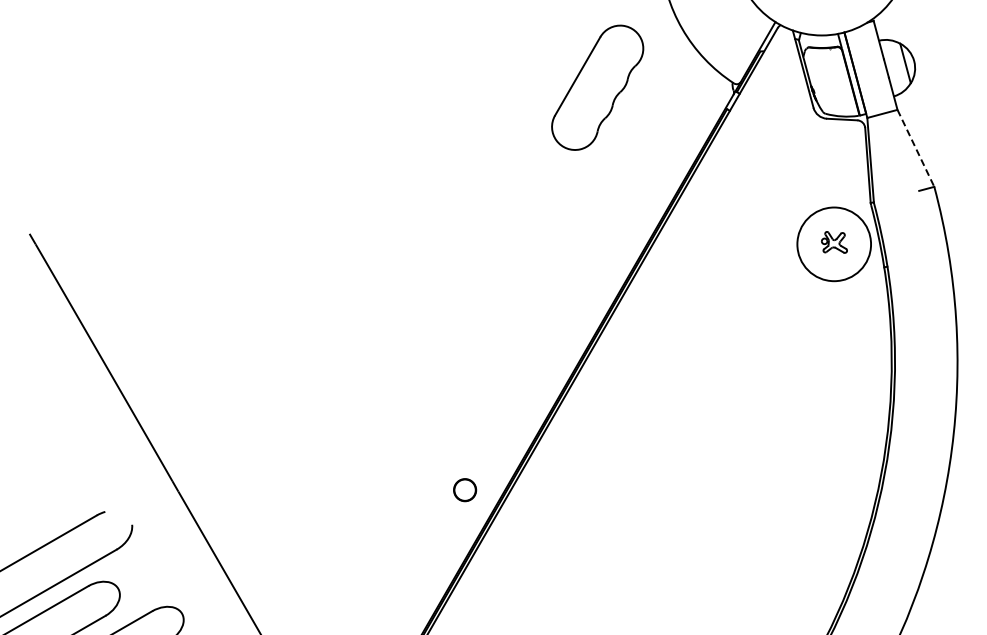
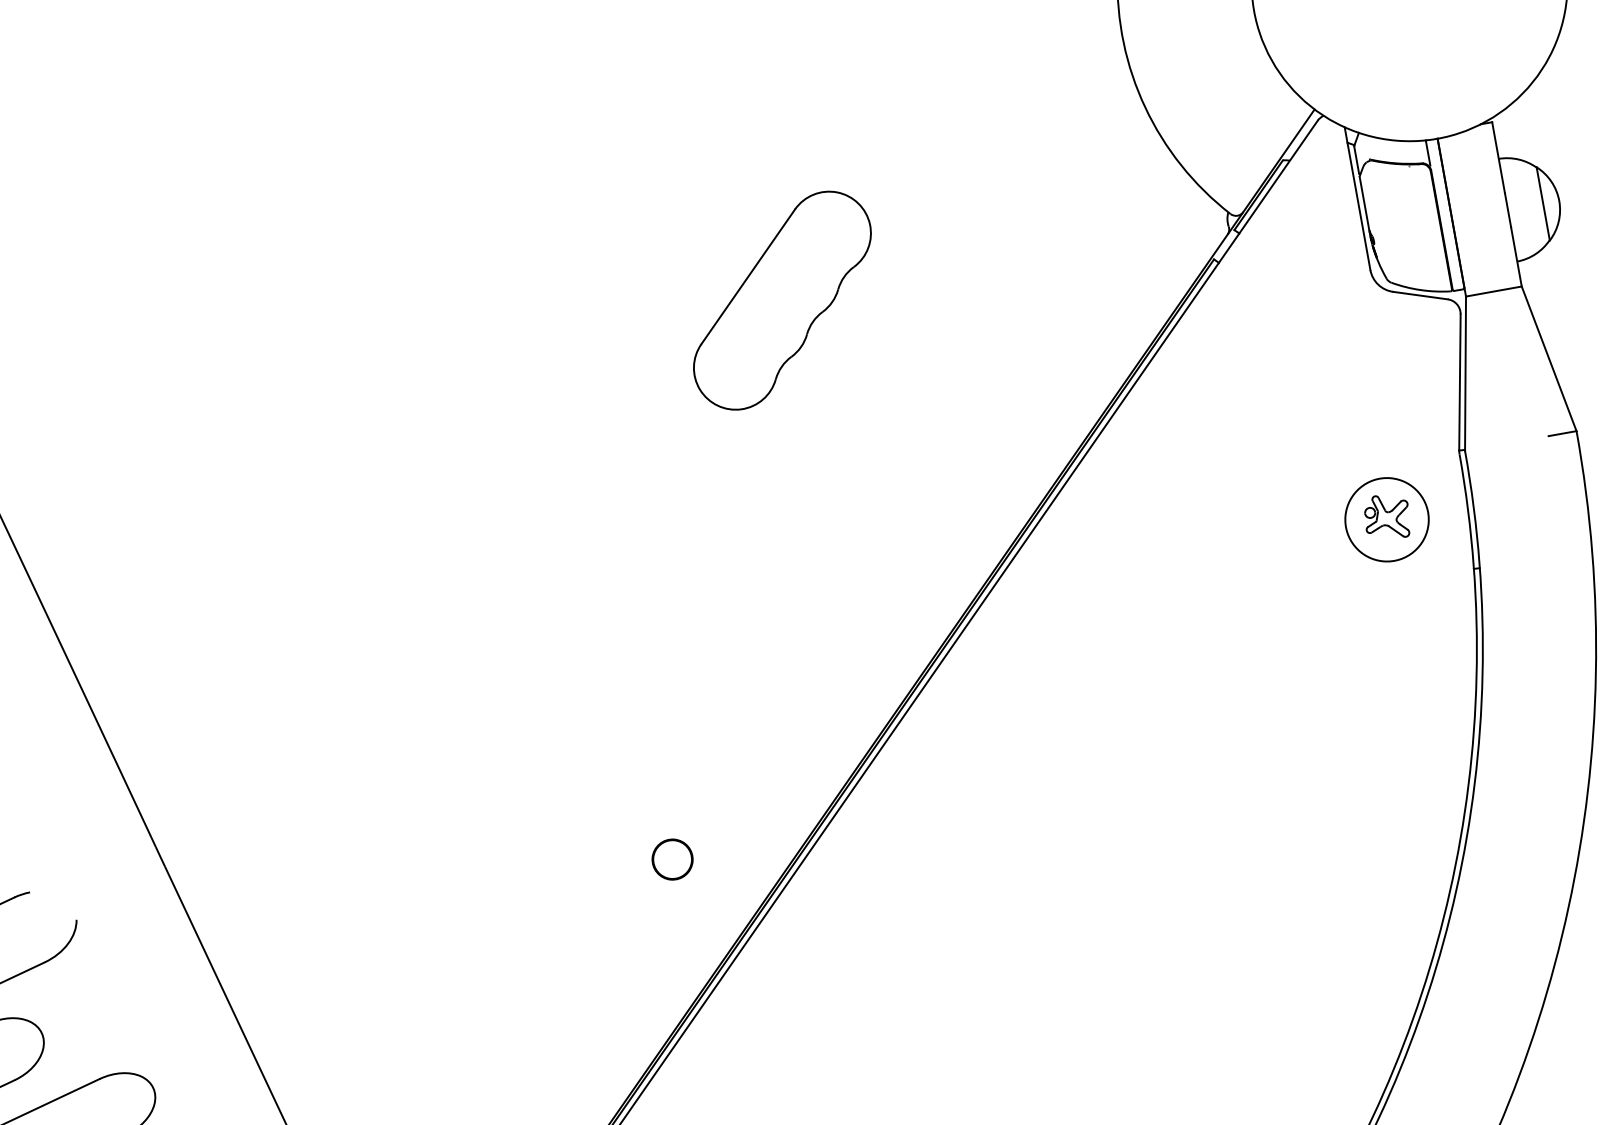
part: (597, 87) -> (782, 300), moved
line: (915, 148) -> (1548, 358), dashed -> solid
circle: (834, 244) -> (1387, 520), size x0.62
circle: (465, 490) -> (673, 860), moved

